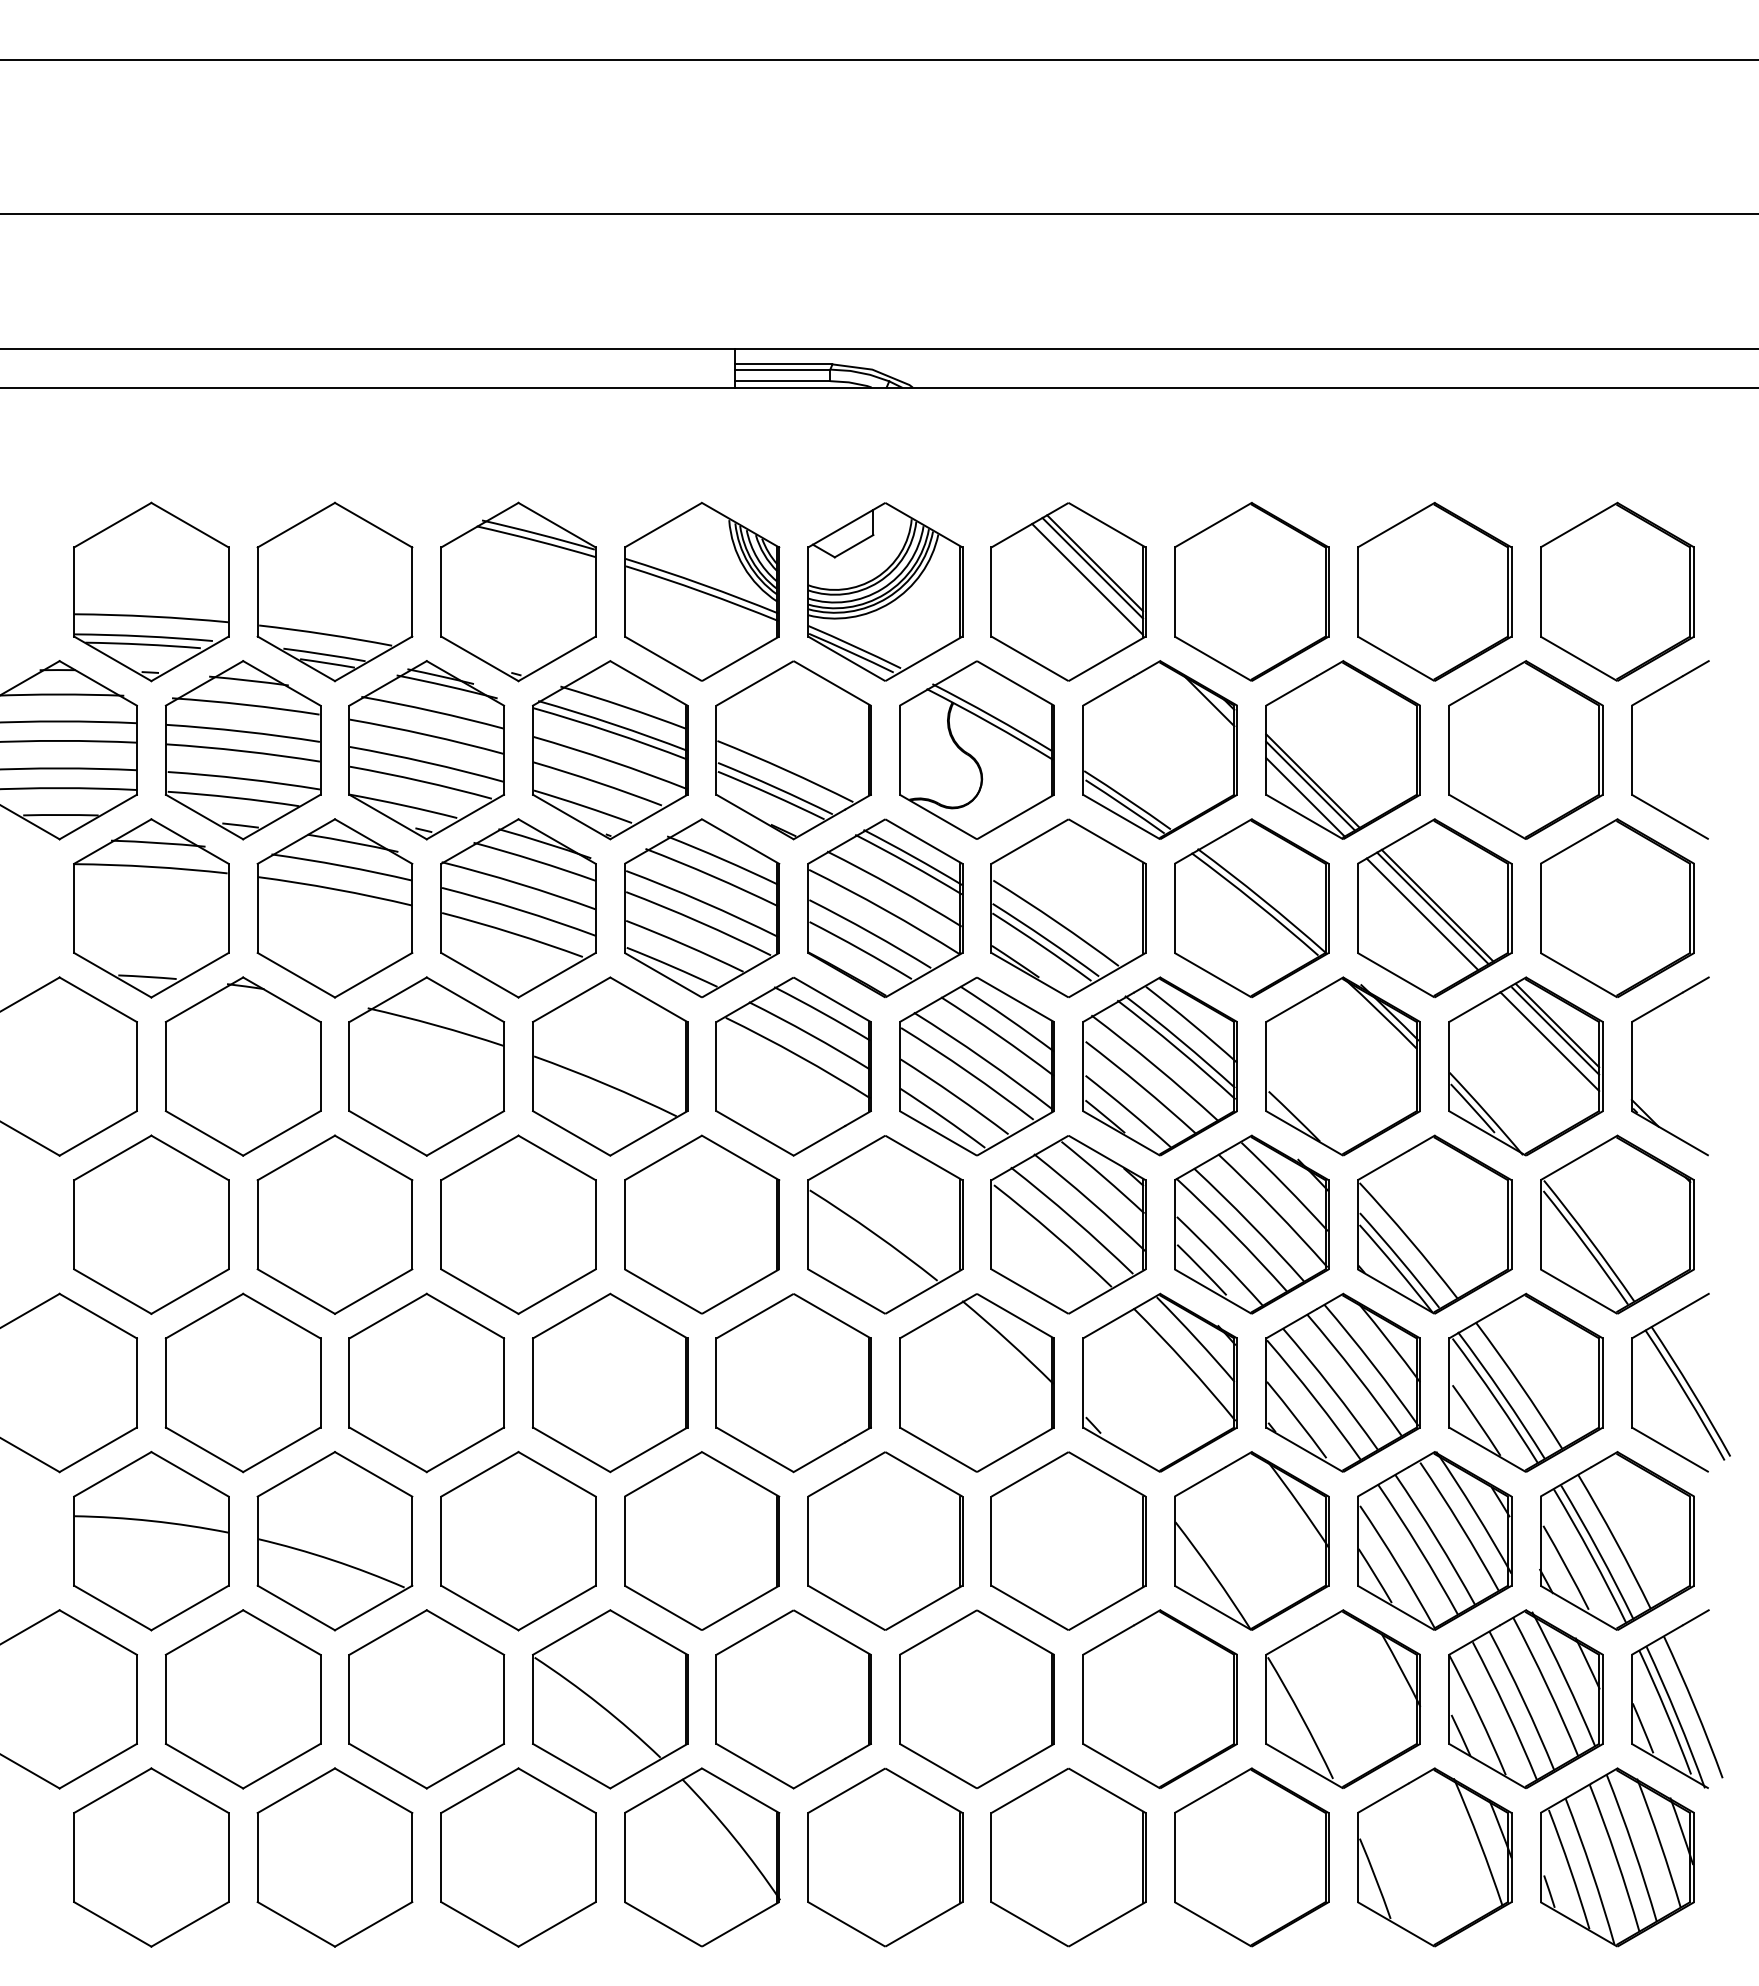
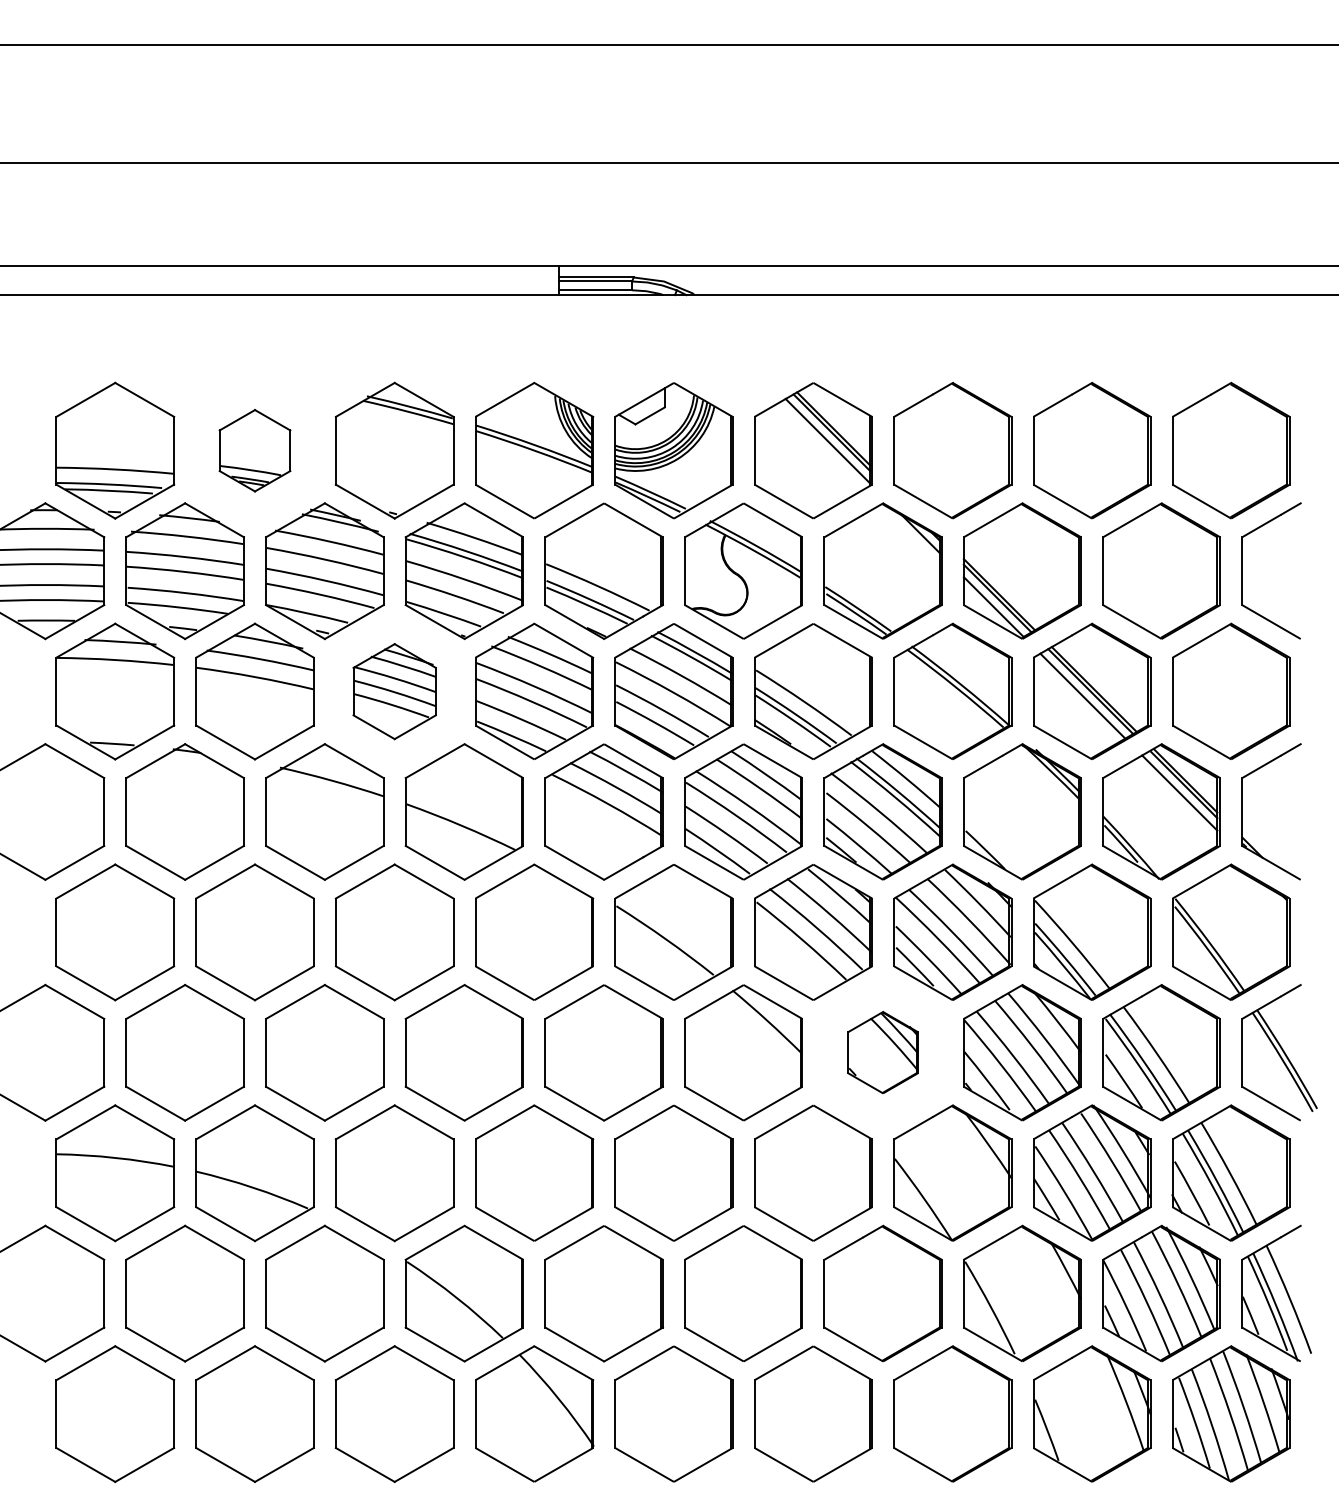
part: (334, 591) -> (254, 450), size x0.6
part: (518, 908) -> (394, 691), size x0.7
part: (1159, 1382) -> (882, 1052), size x0.6

